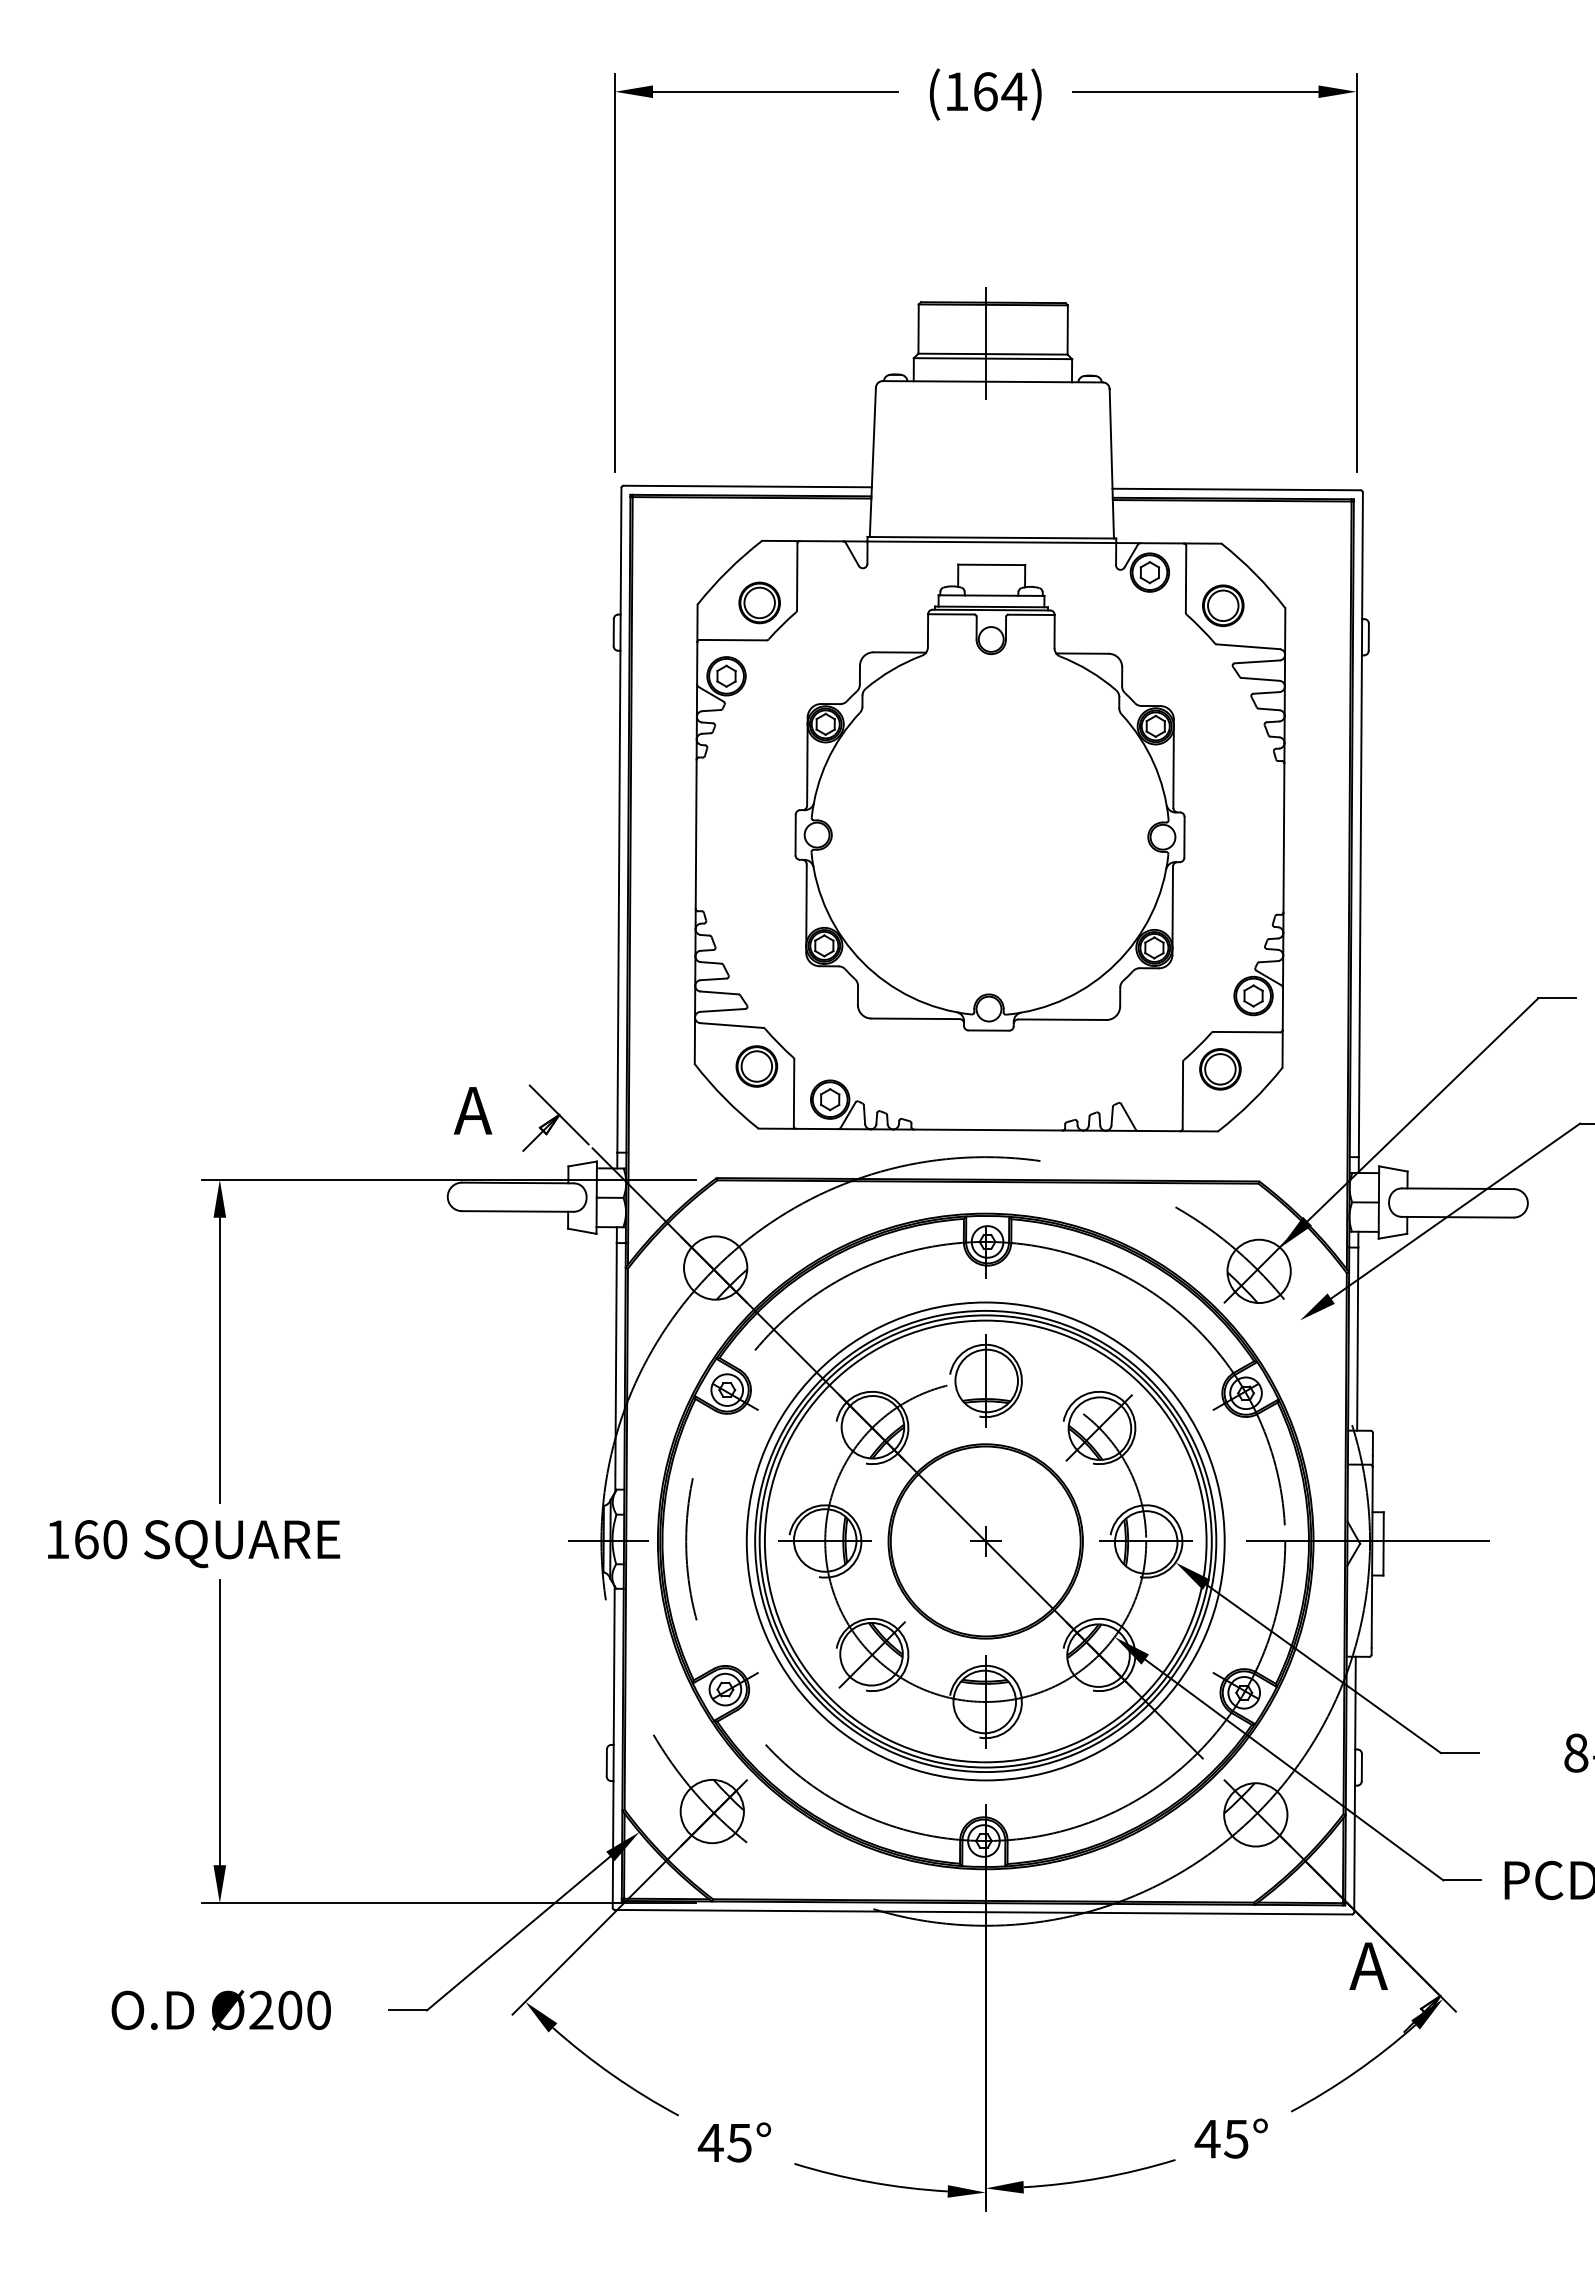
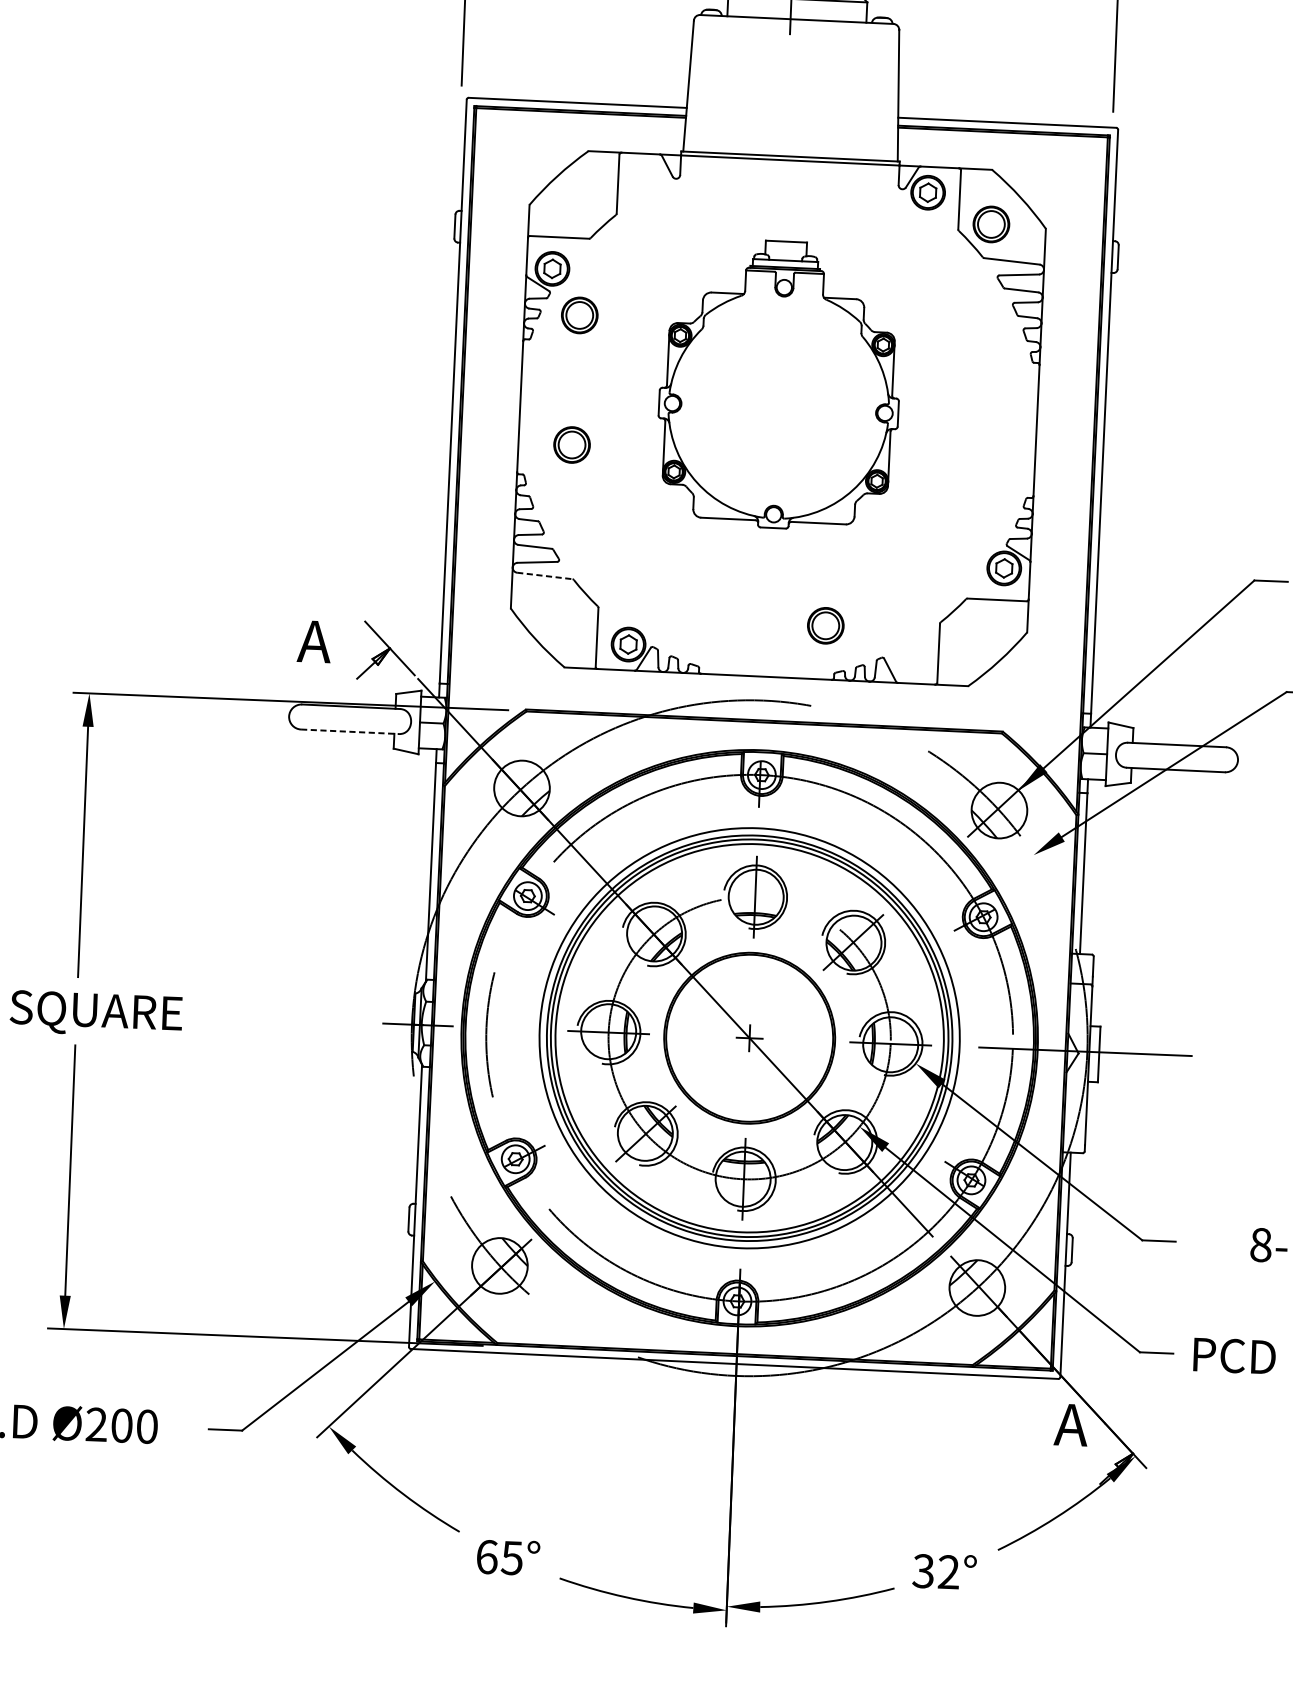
part: (759, 602) -> (579, 315), moved
part: (989, 797) -> (779, 384), size x0.7
line: (731, 1025) -> (544, 575), solid -> dashed
part: (756, 1066) -> (571, 444), moved
part: (1220, 1069) -> (825, 625), moved
line: (517, 1211) -> (349, 731), solid -> dashed
text: (1221, 2138) -> (935, 1571), 45° -> 32°
text: (710, 2142) -> (486, 1556), 45° -> 65°

